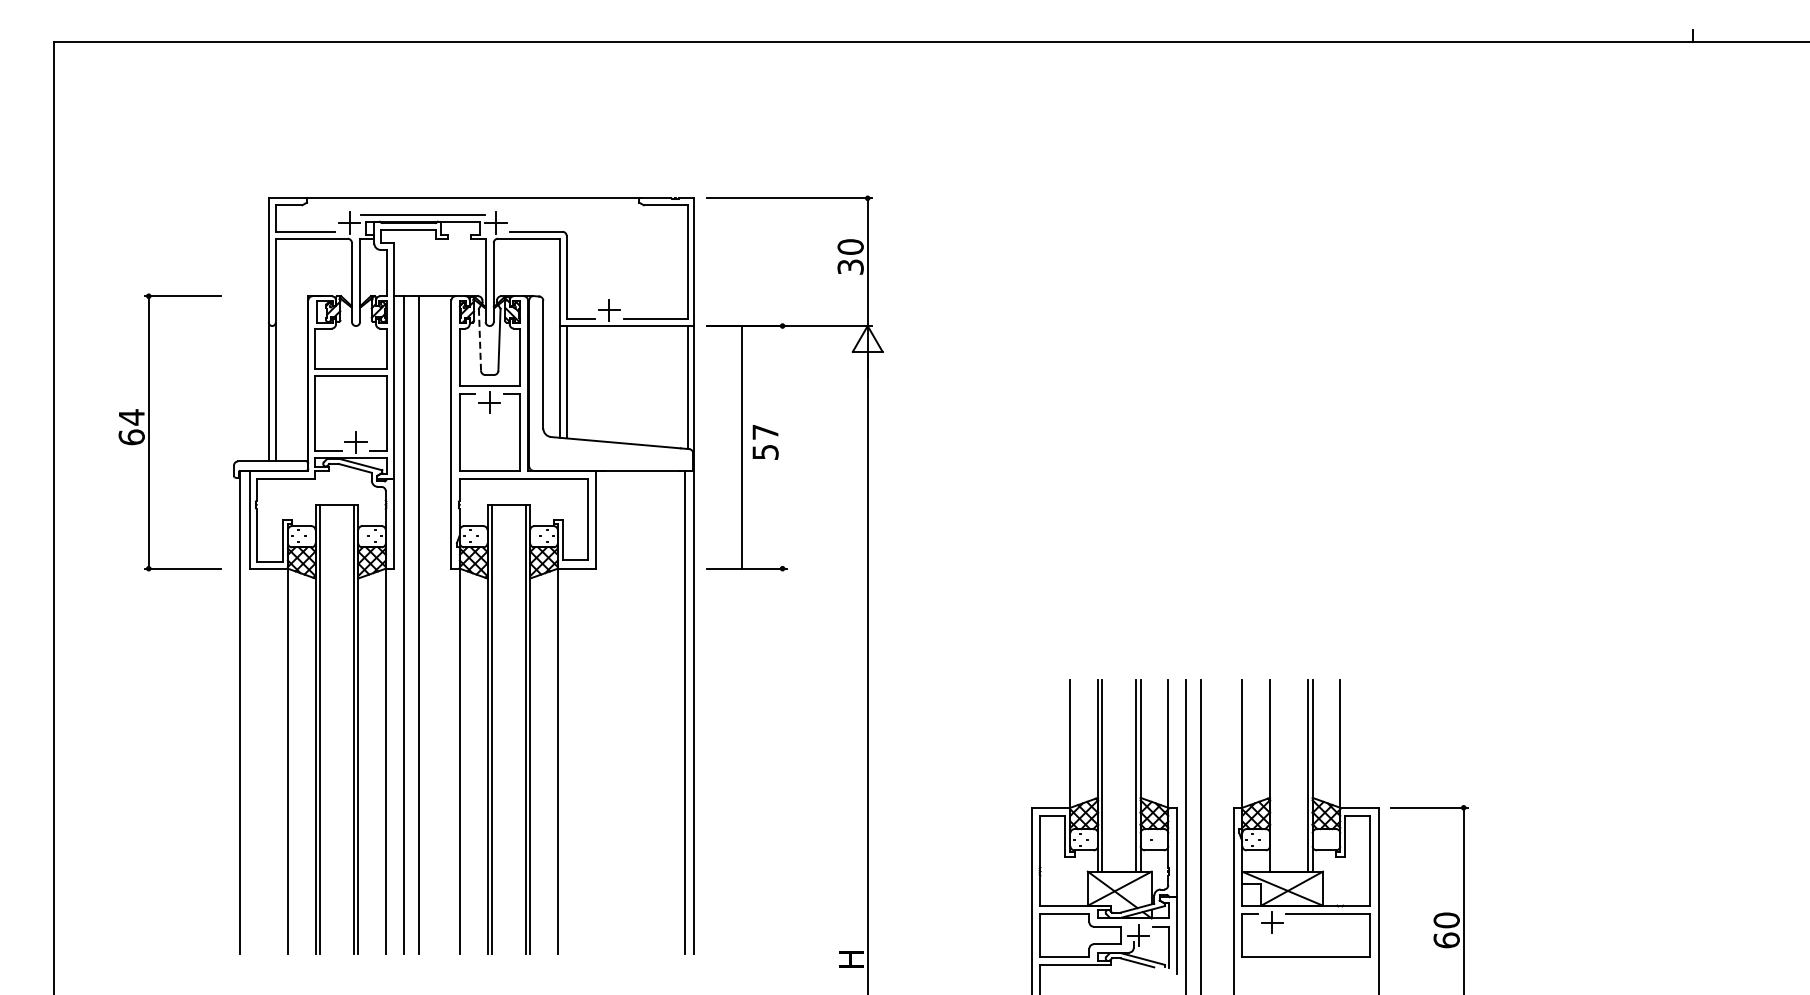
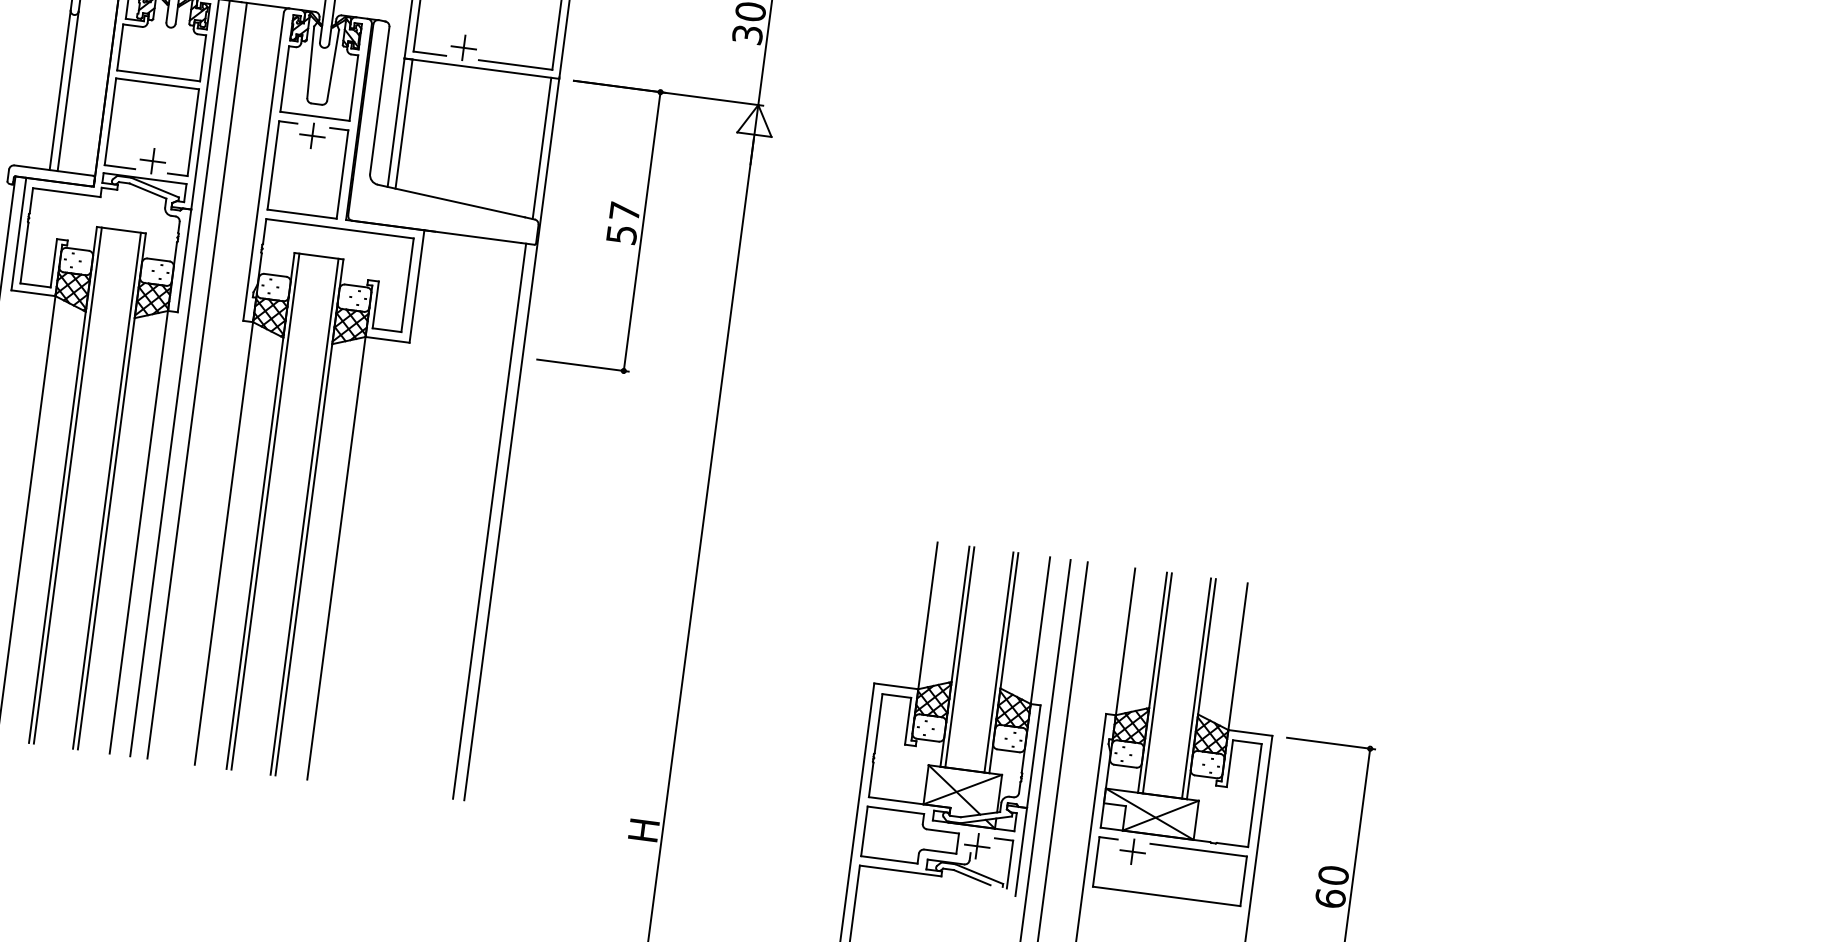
line: (479, 340) -> (310, 62), dashed -> solid
line: (741, 447) -> (642, 231), moved
line: (1274, 775) -> (1157, 682), added

